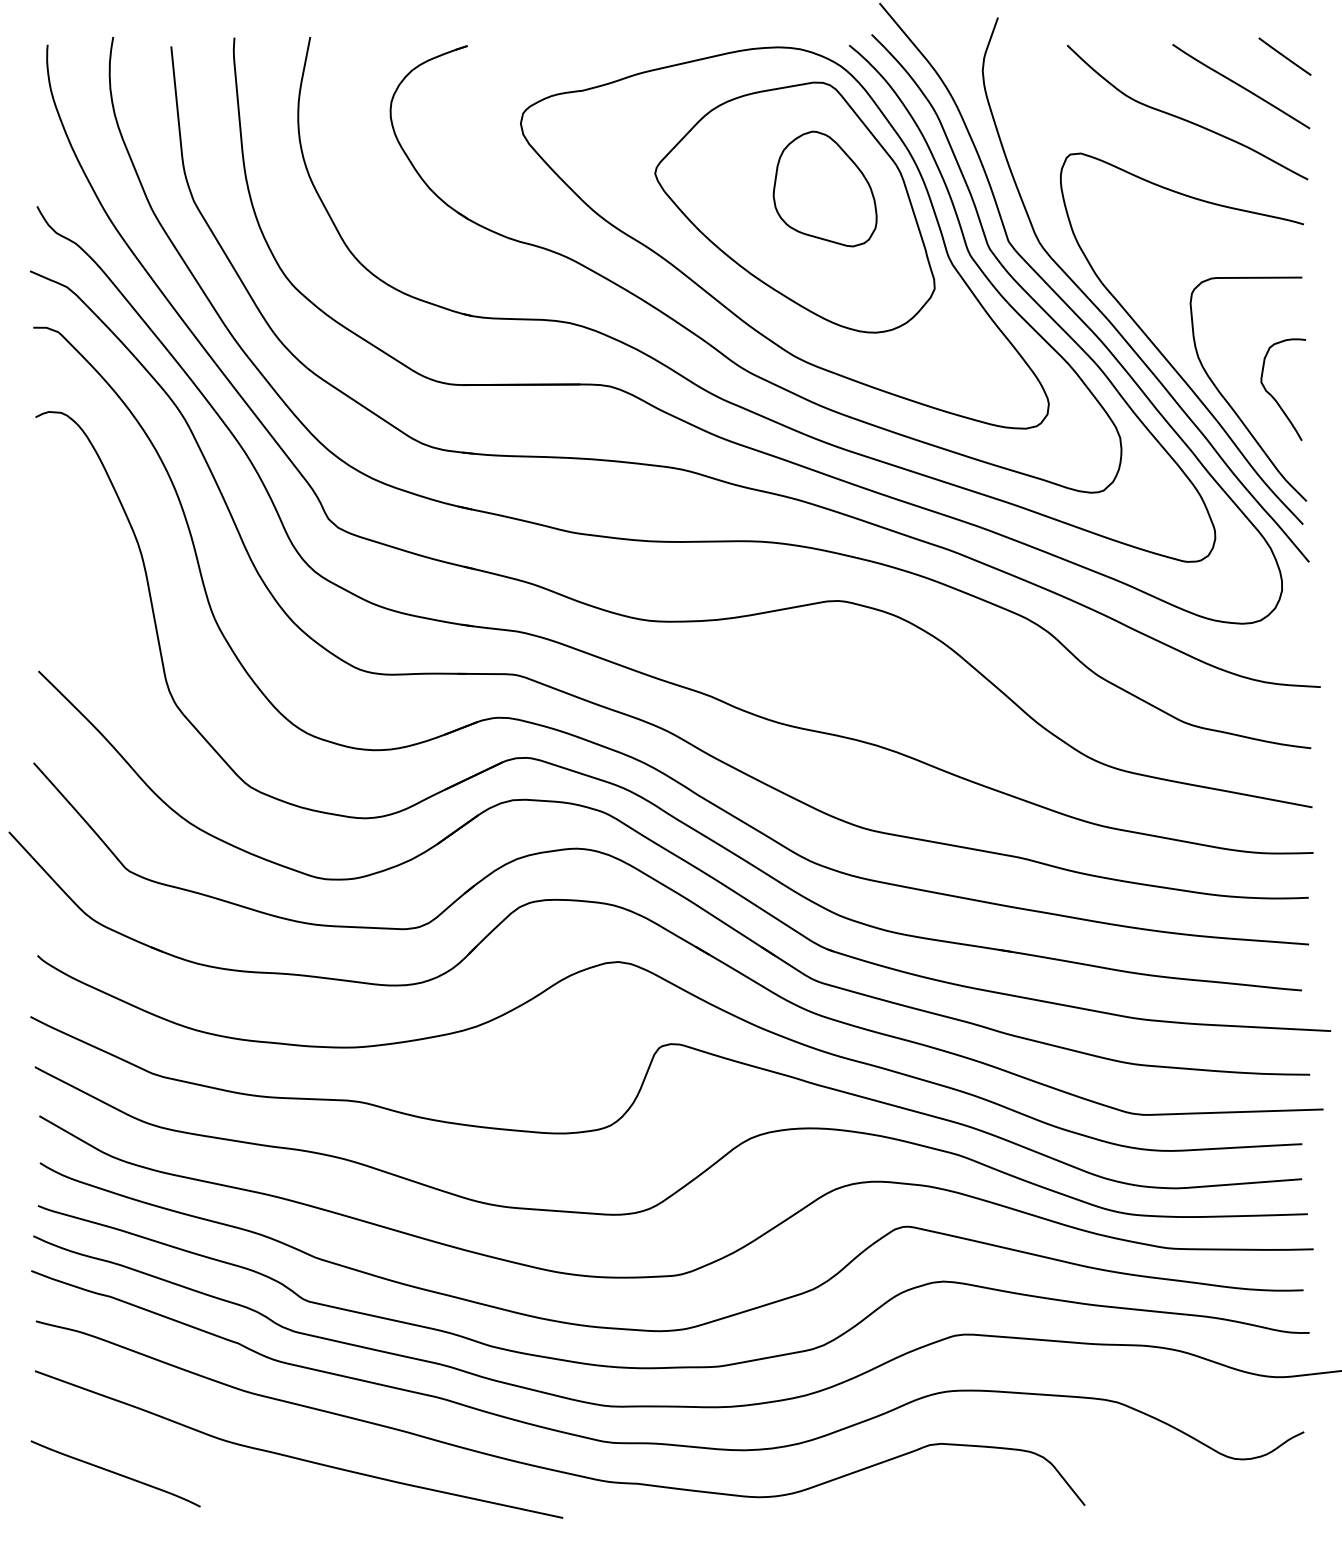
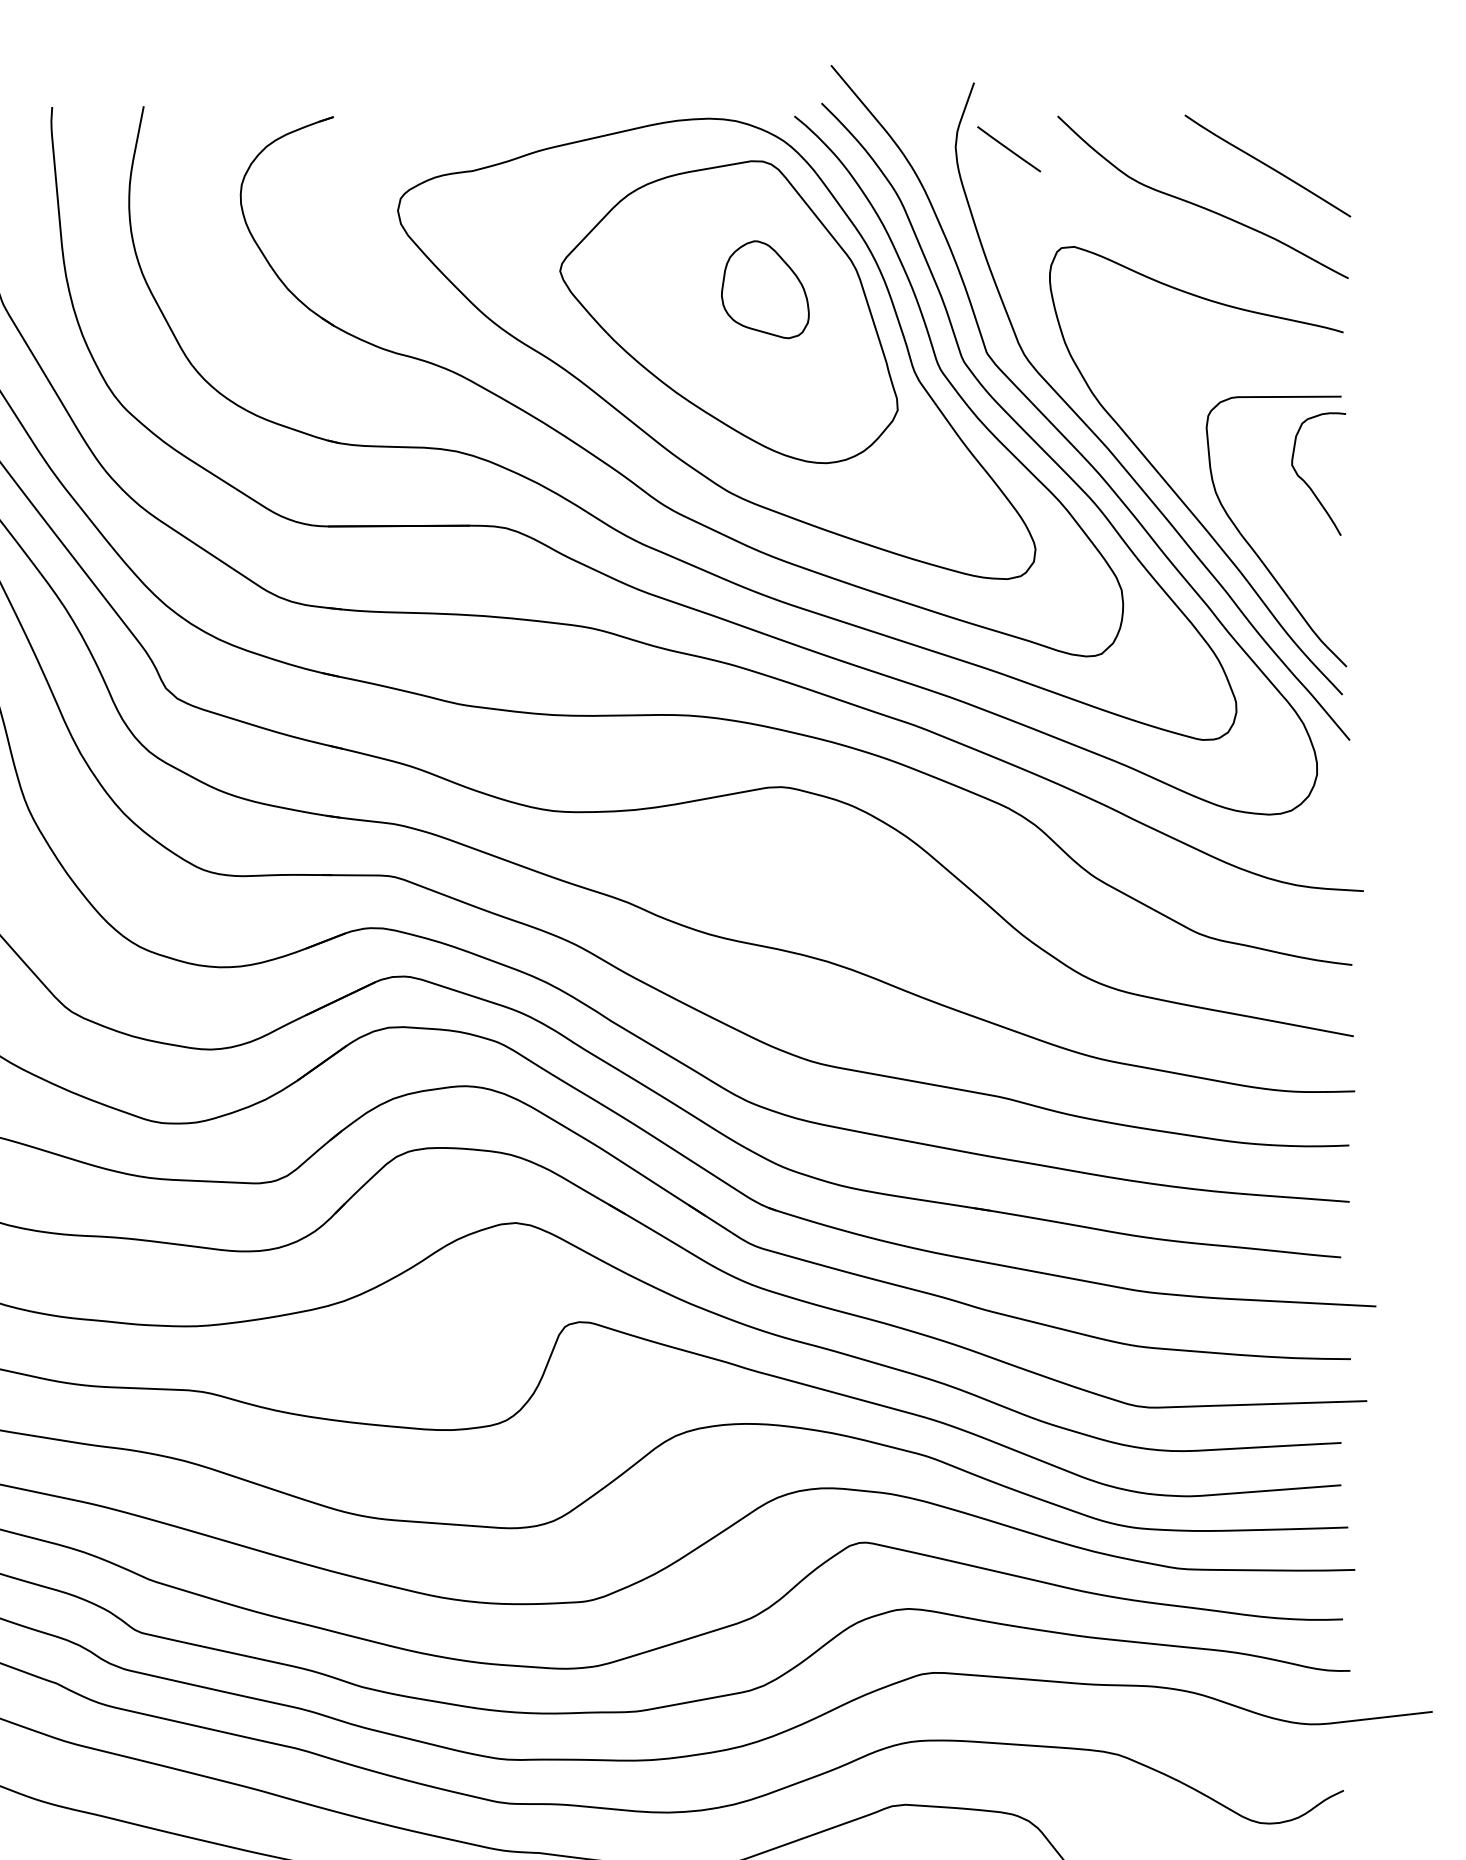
line: (1284, 56) -> (1008, 149), moved
part: (824, 188) -> (764, 289), size x0.7
curve: (1274, 397) -> (1307, 483), moved

